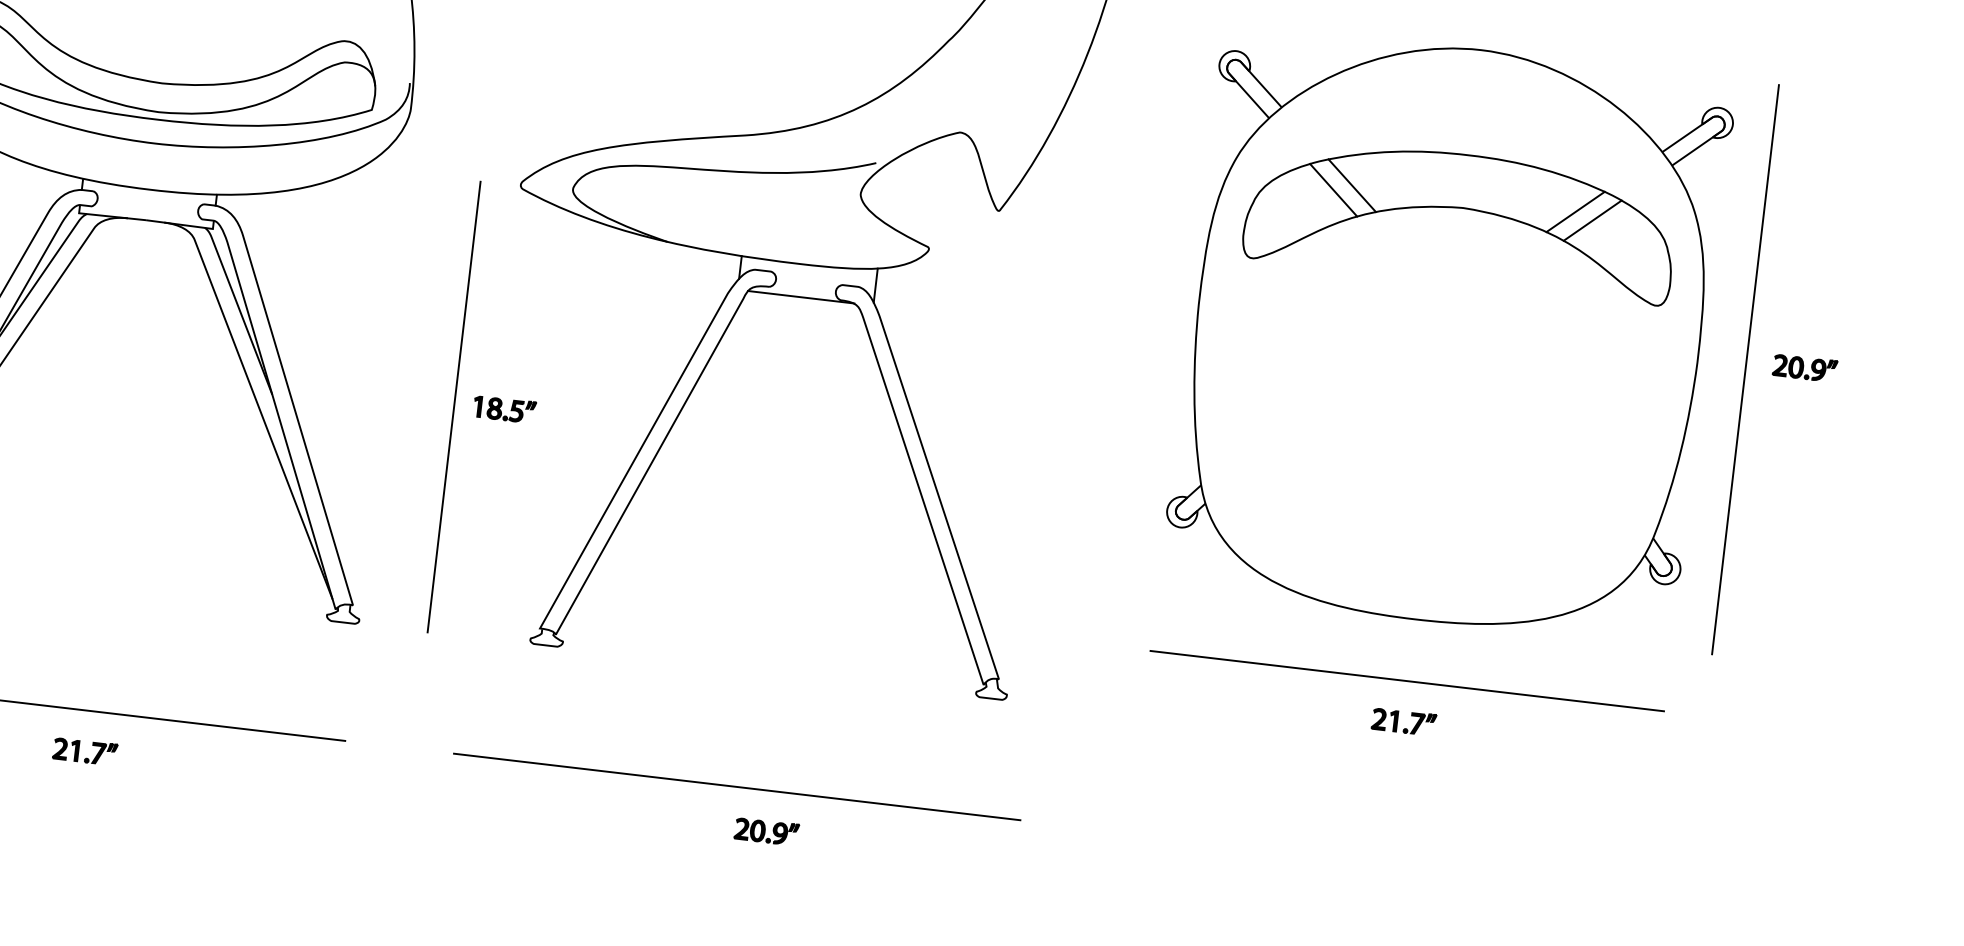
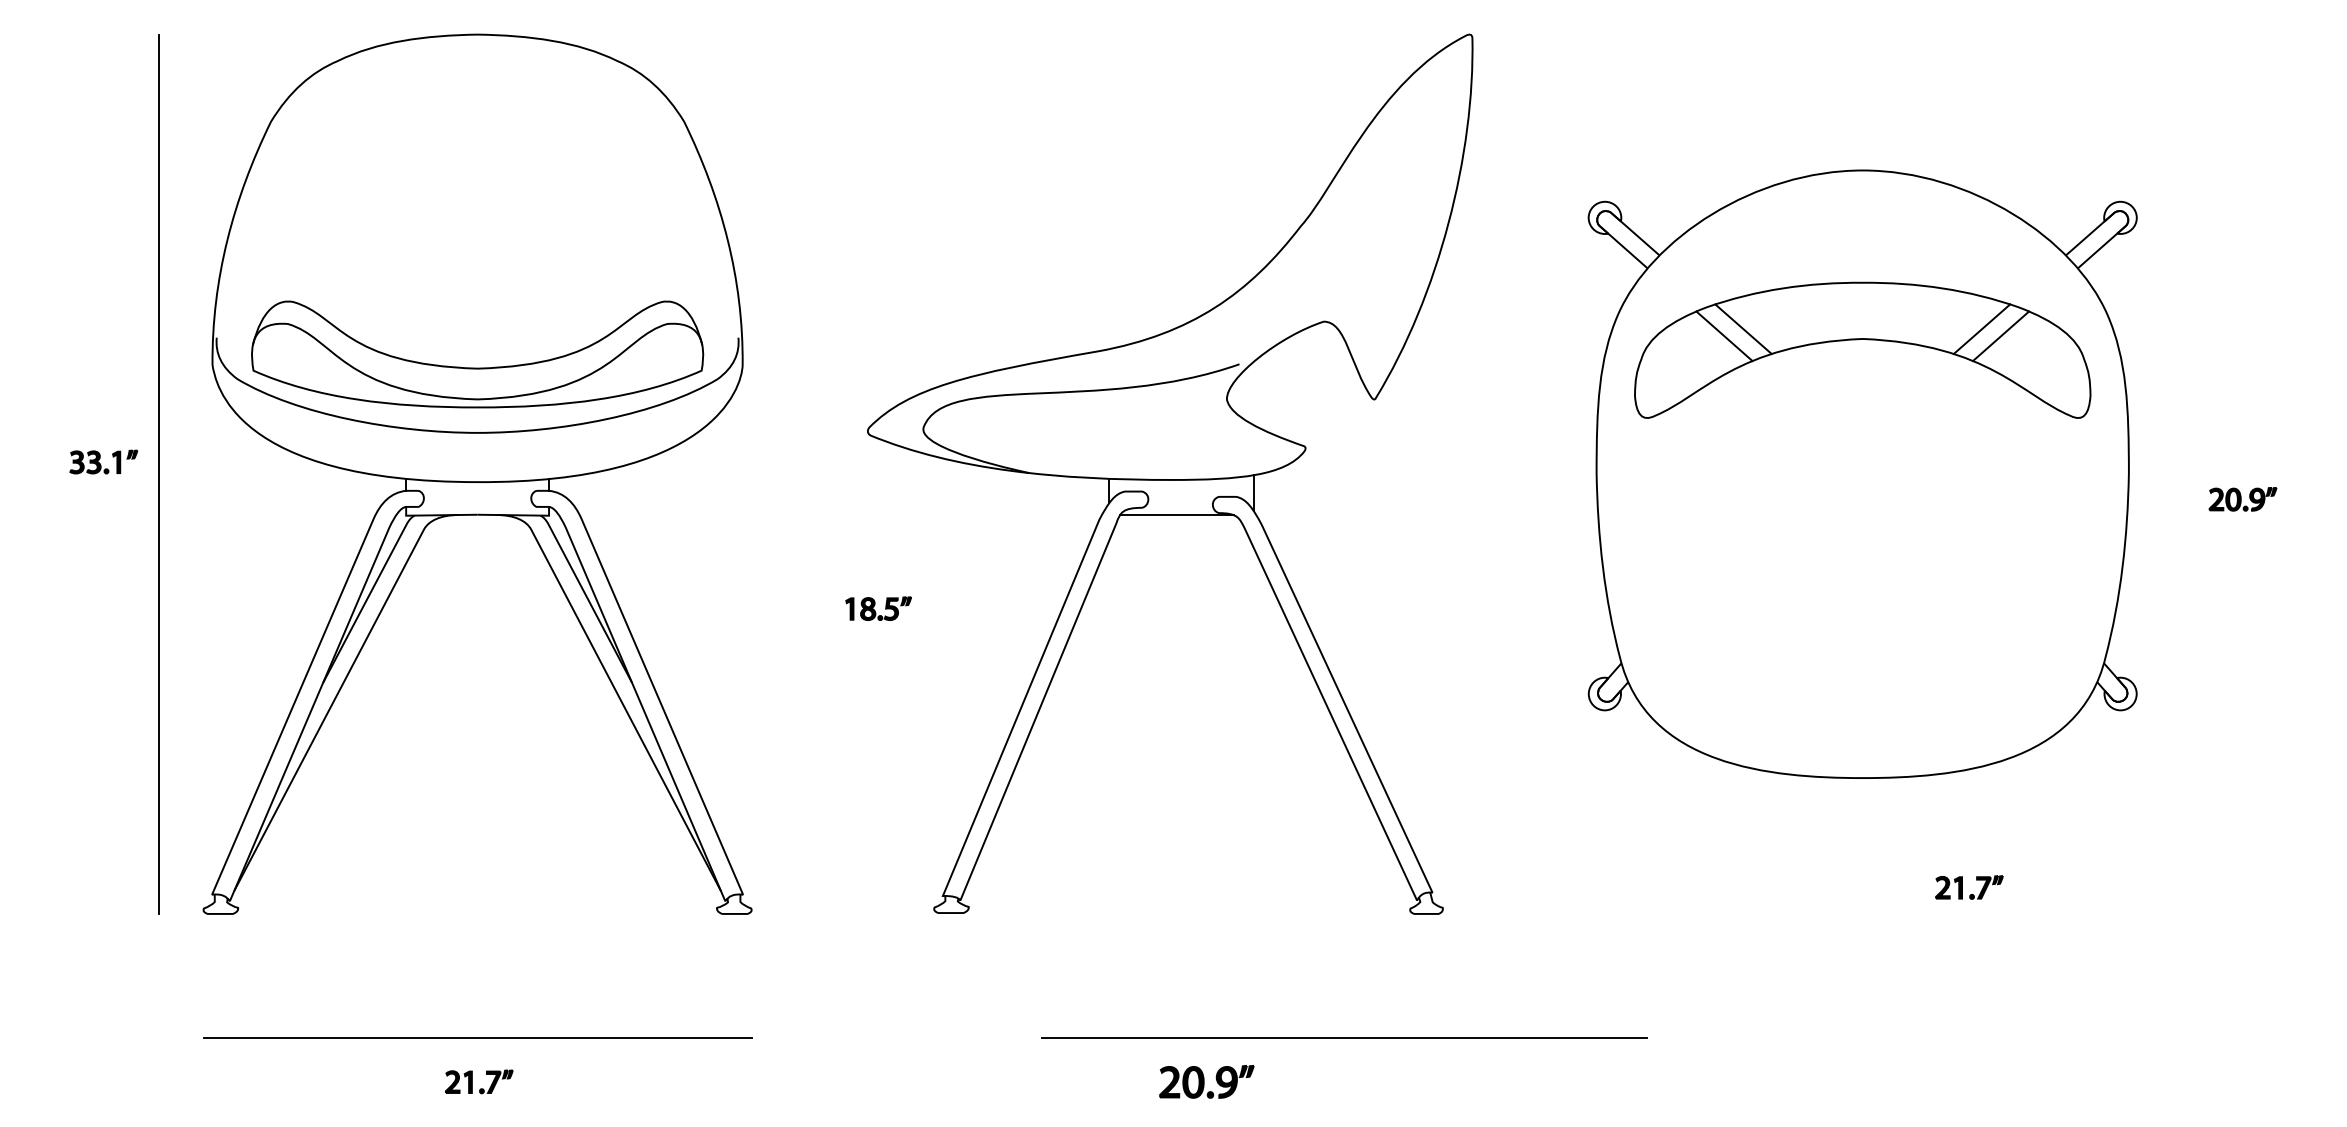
part: (1804, 368) -> (2242, 499), moved
line: (1745, 369) -> (2180, 474), removed
line: (454, 406) -> (825, 672), removed
part: (504, 409) -> (878, 608), moved
line: (1407, 681) -> (1862, 844), removed
part: (1397, 721) -> (1962, 887), moved
line: (737, 786) -> (1344, 1037), moved
part: (766, 831) -> (1206, 1081), size x1.4

